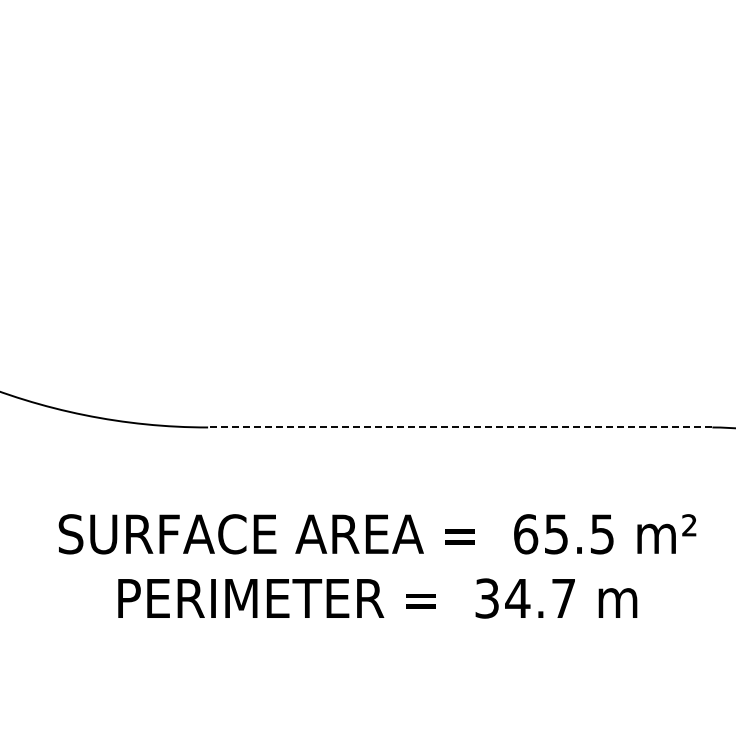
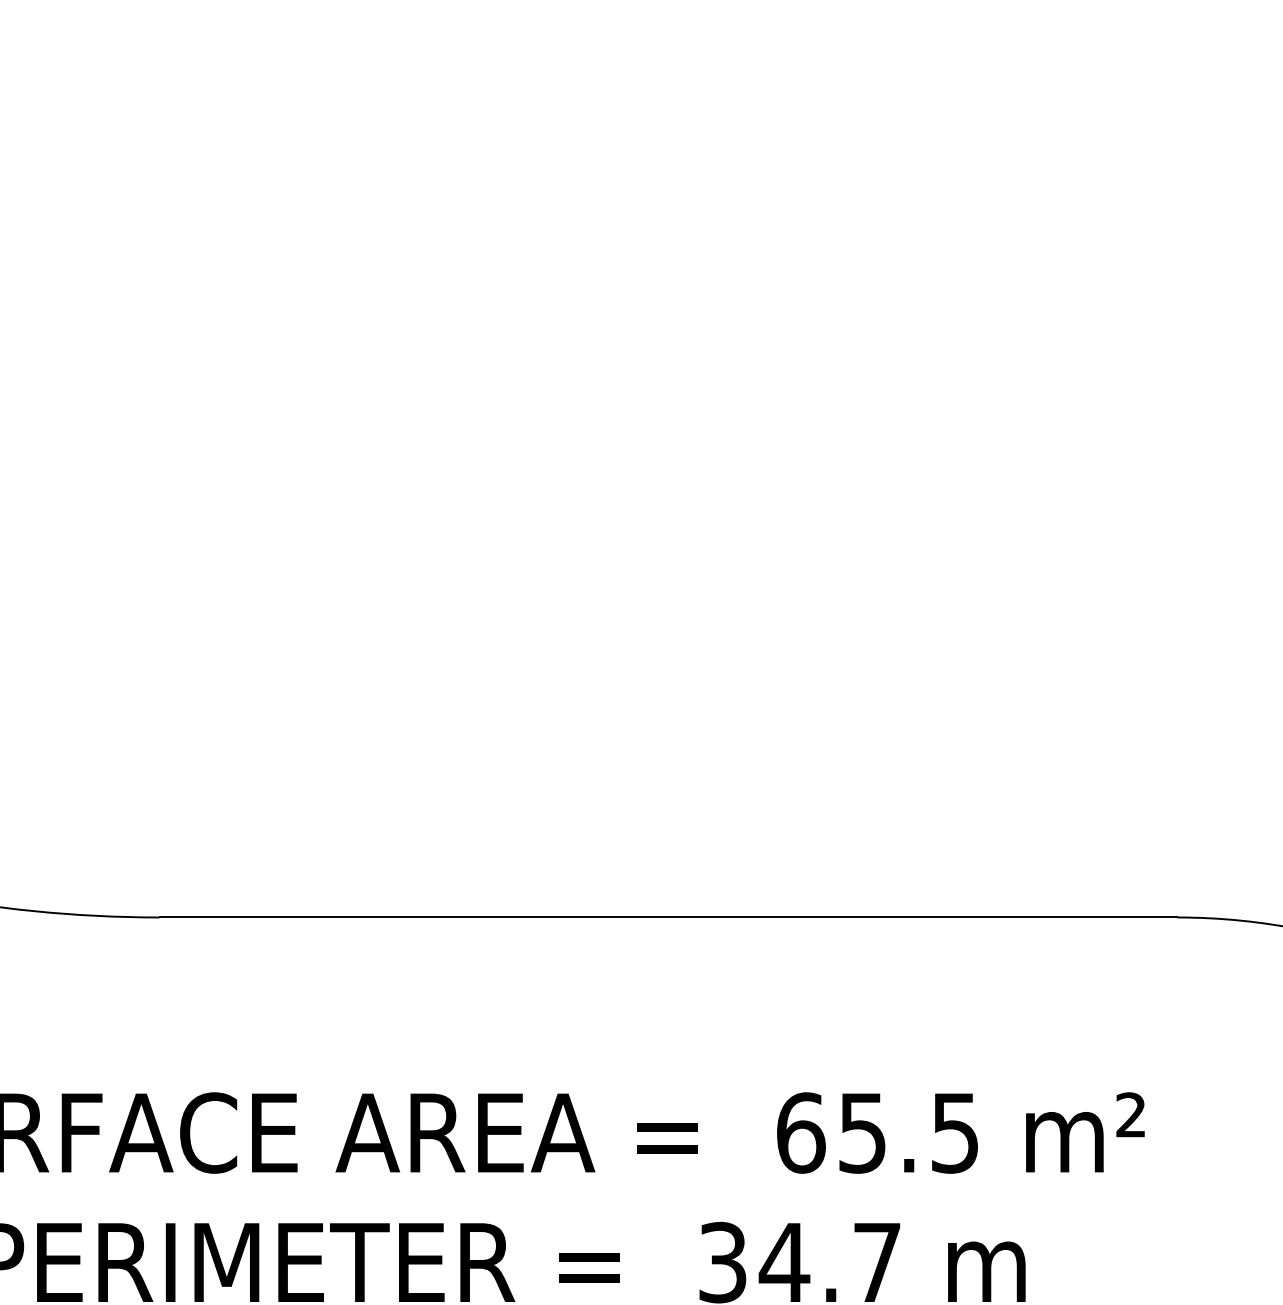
line: (459, 427) -> (666, 917), dashed -> solid

